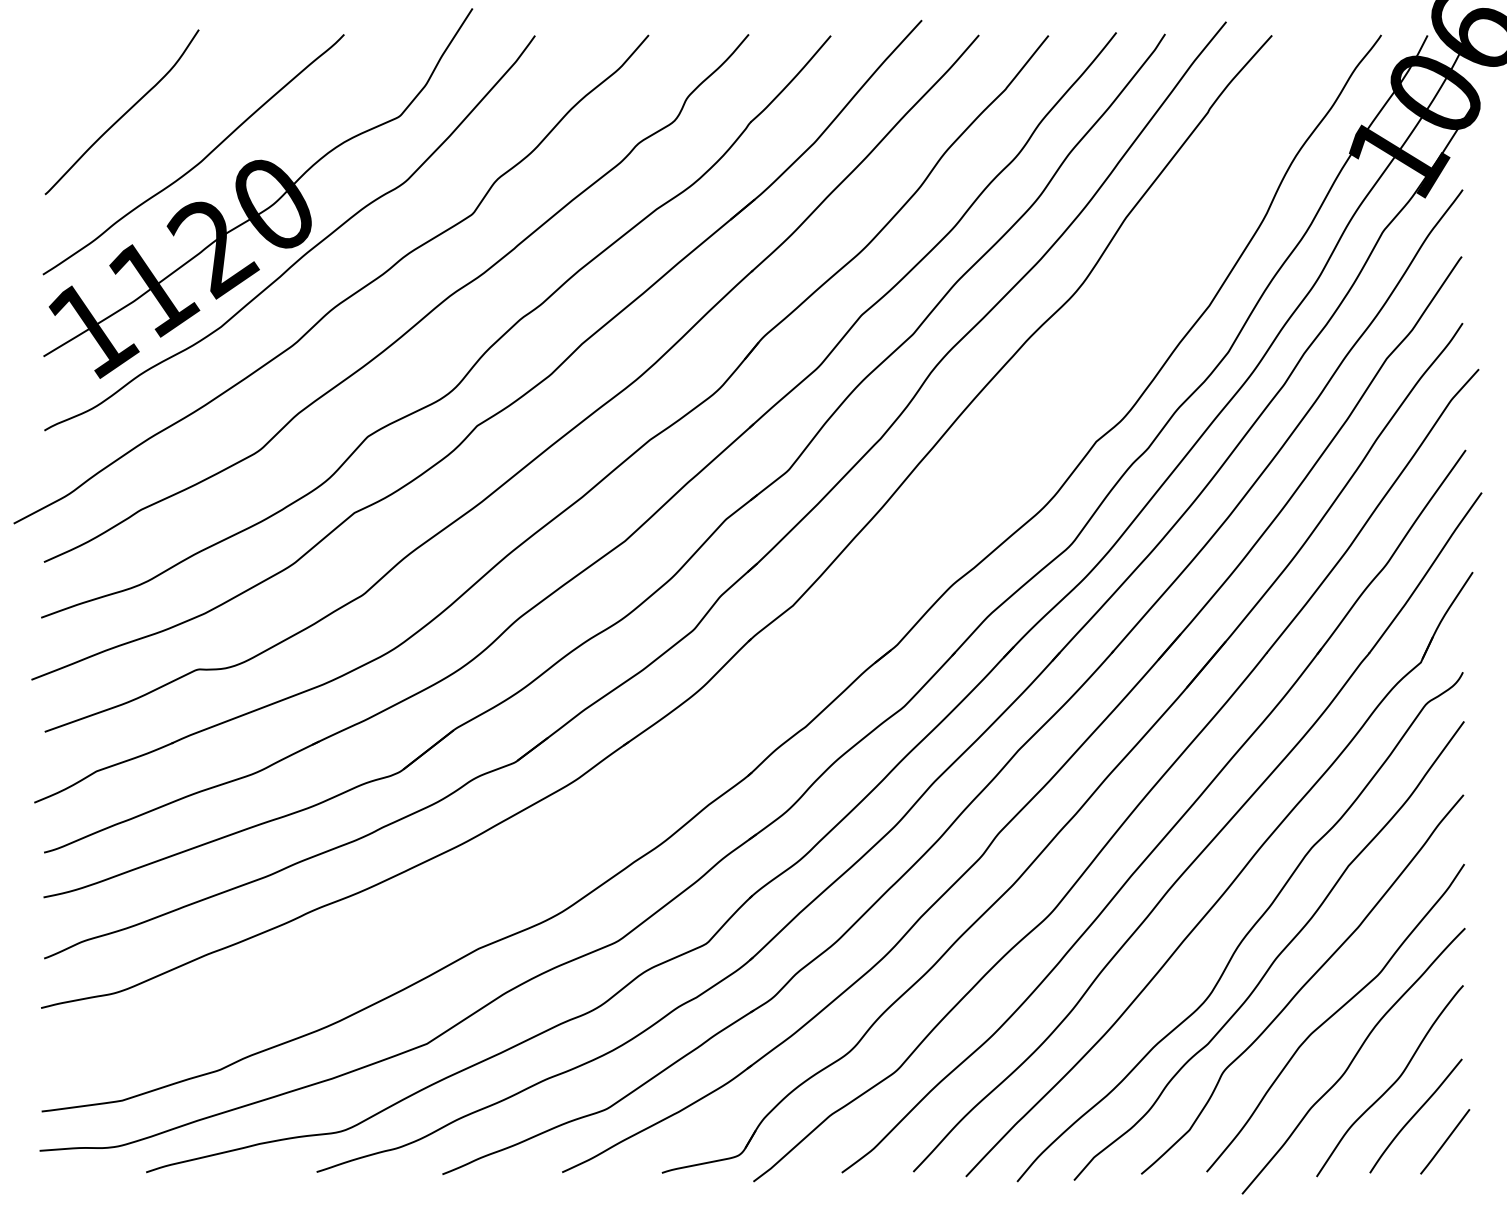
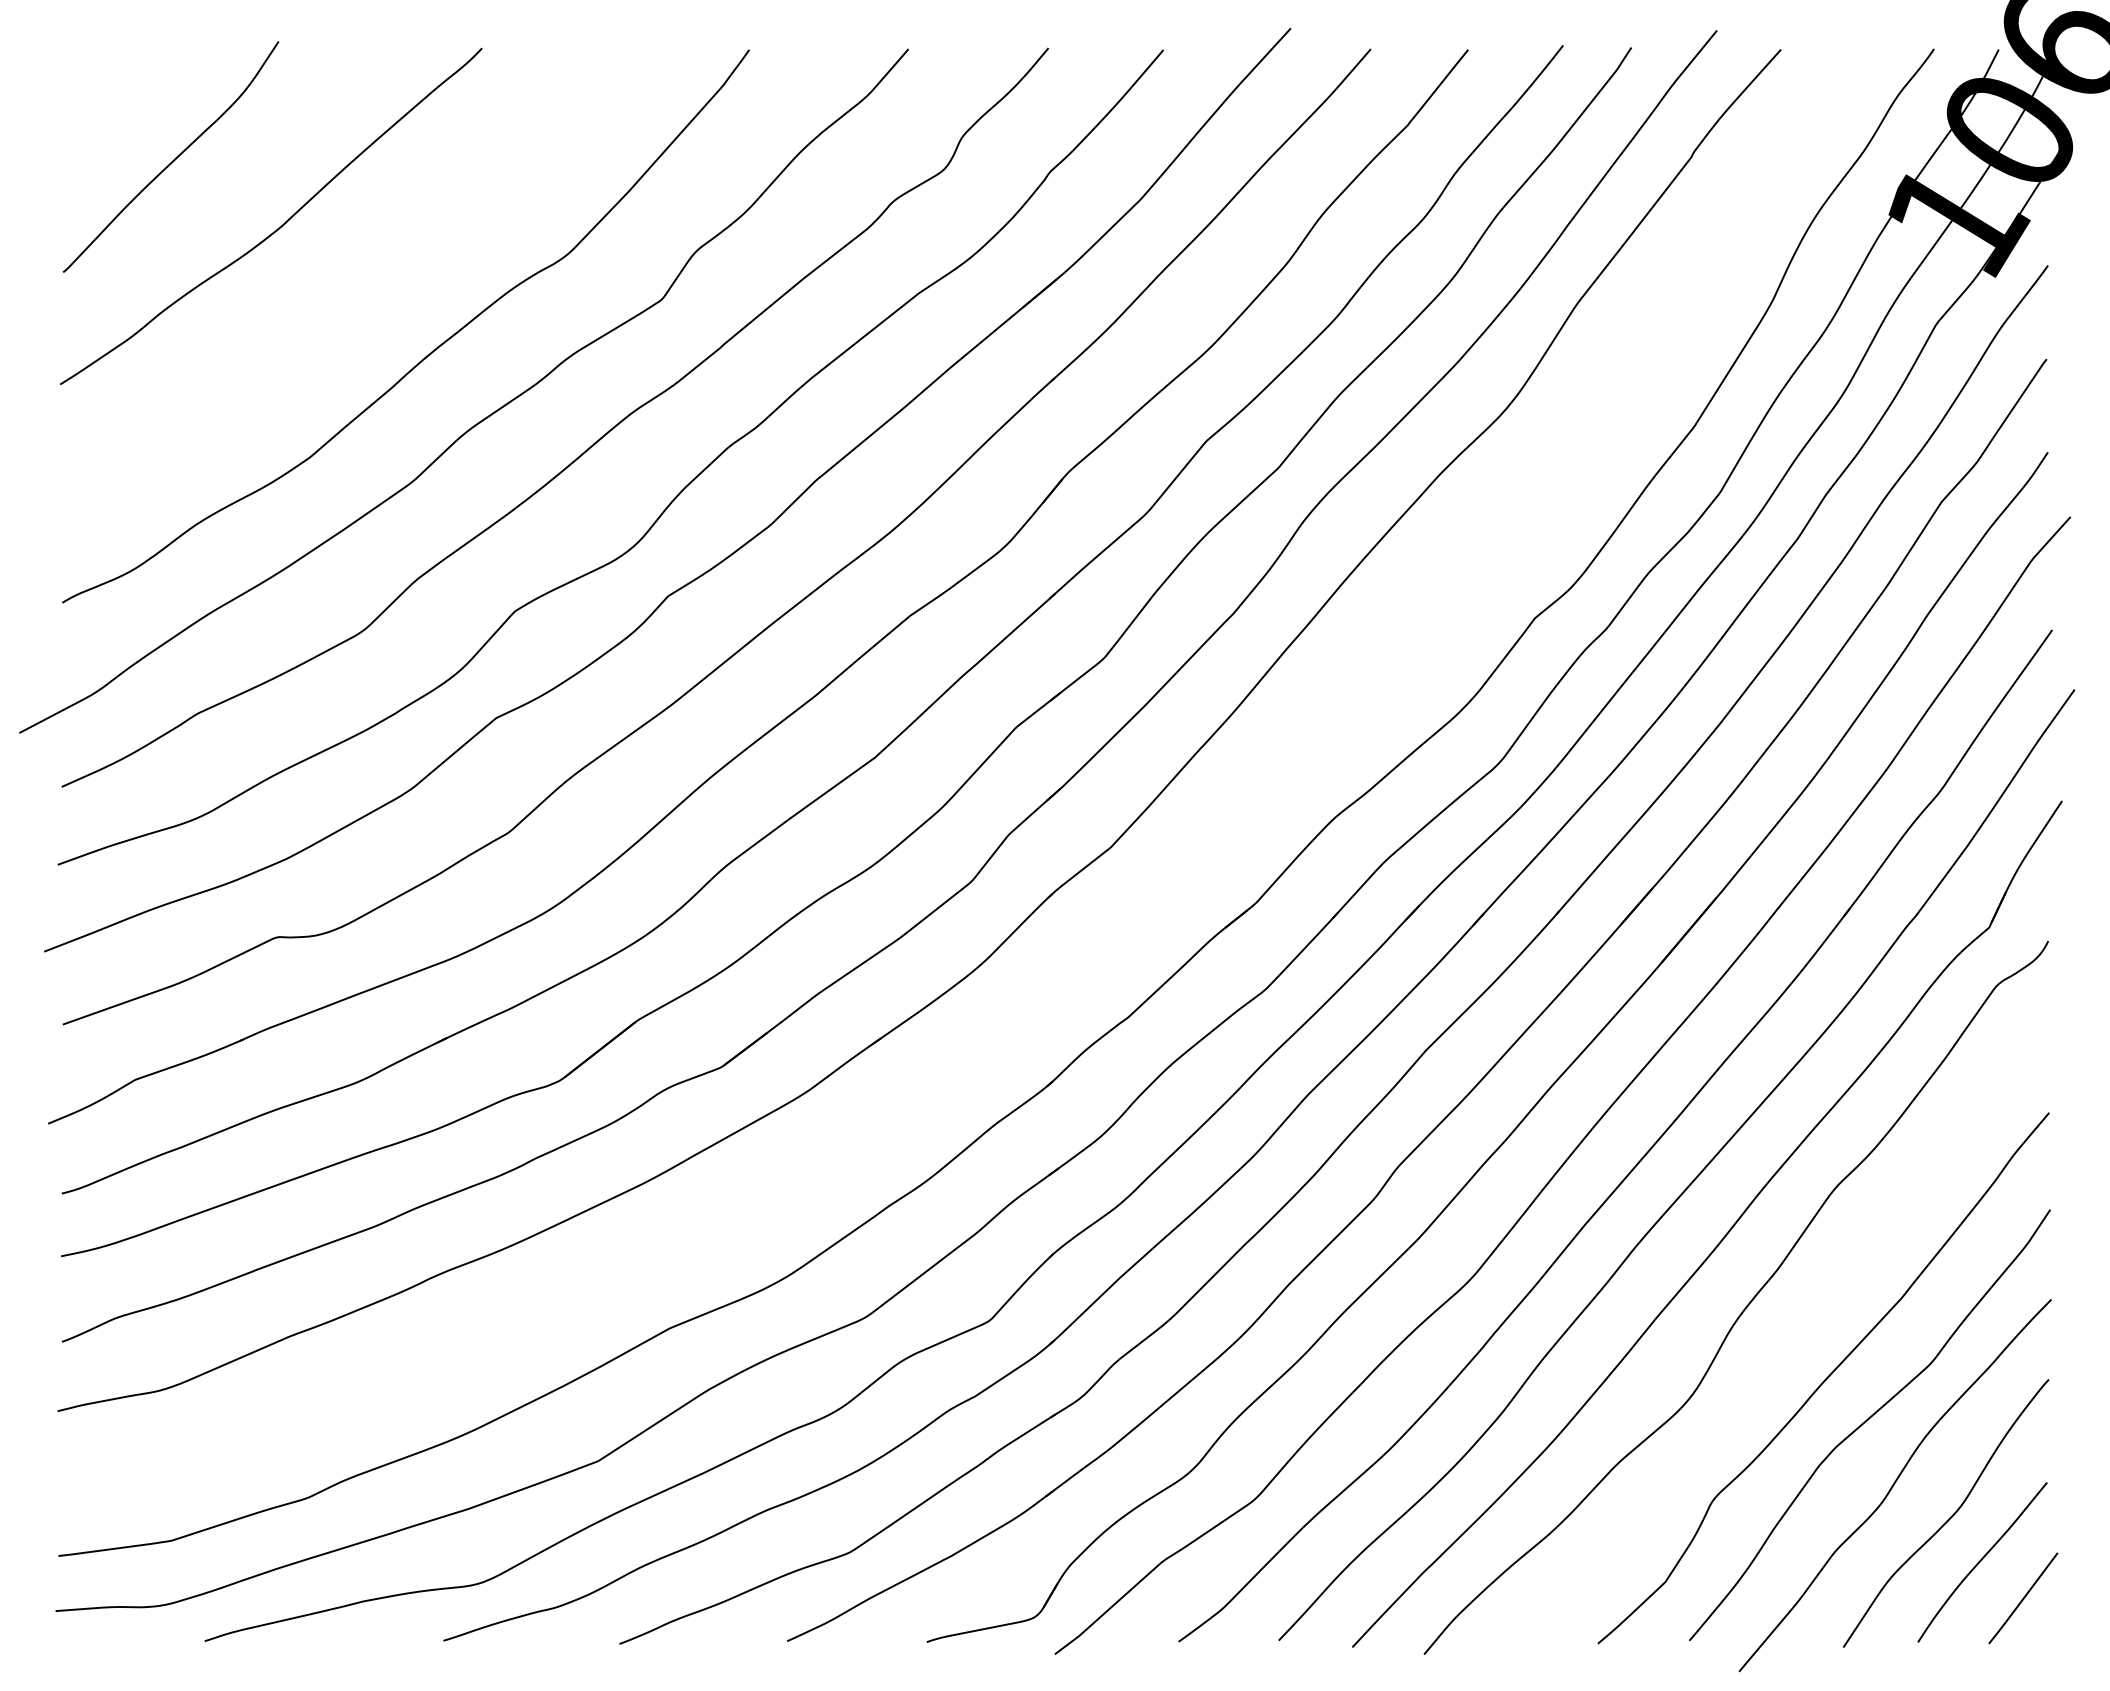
part: (258, 193) -> (361, 270), removed
curve: (1276, 957) -> (1786, 1340), removed

